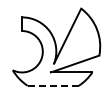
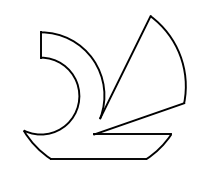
line: (53, 85) -> (99, 158), dashed -> solid

